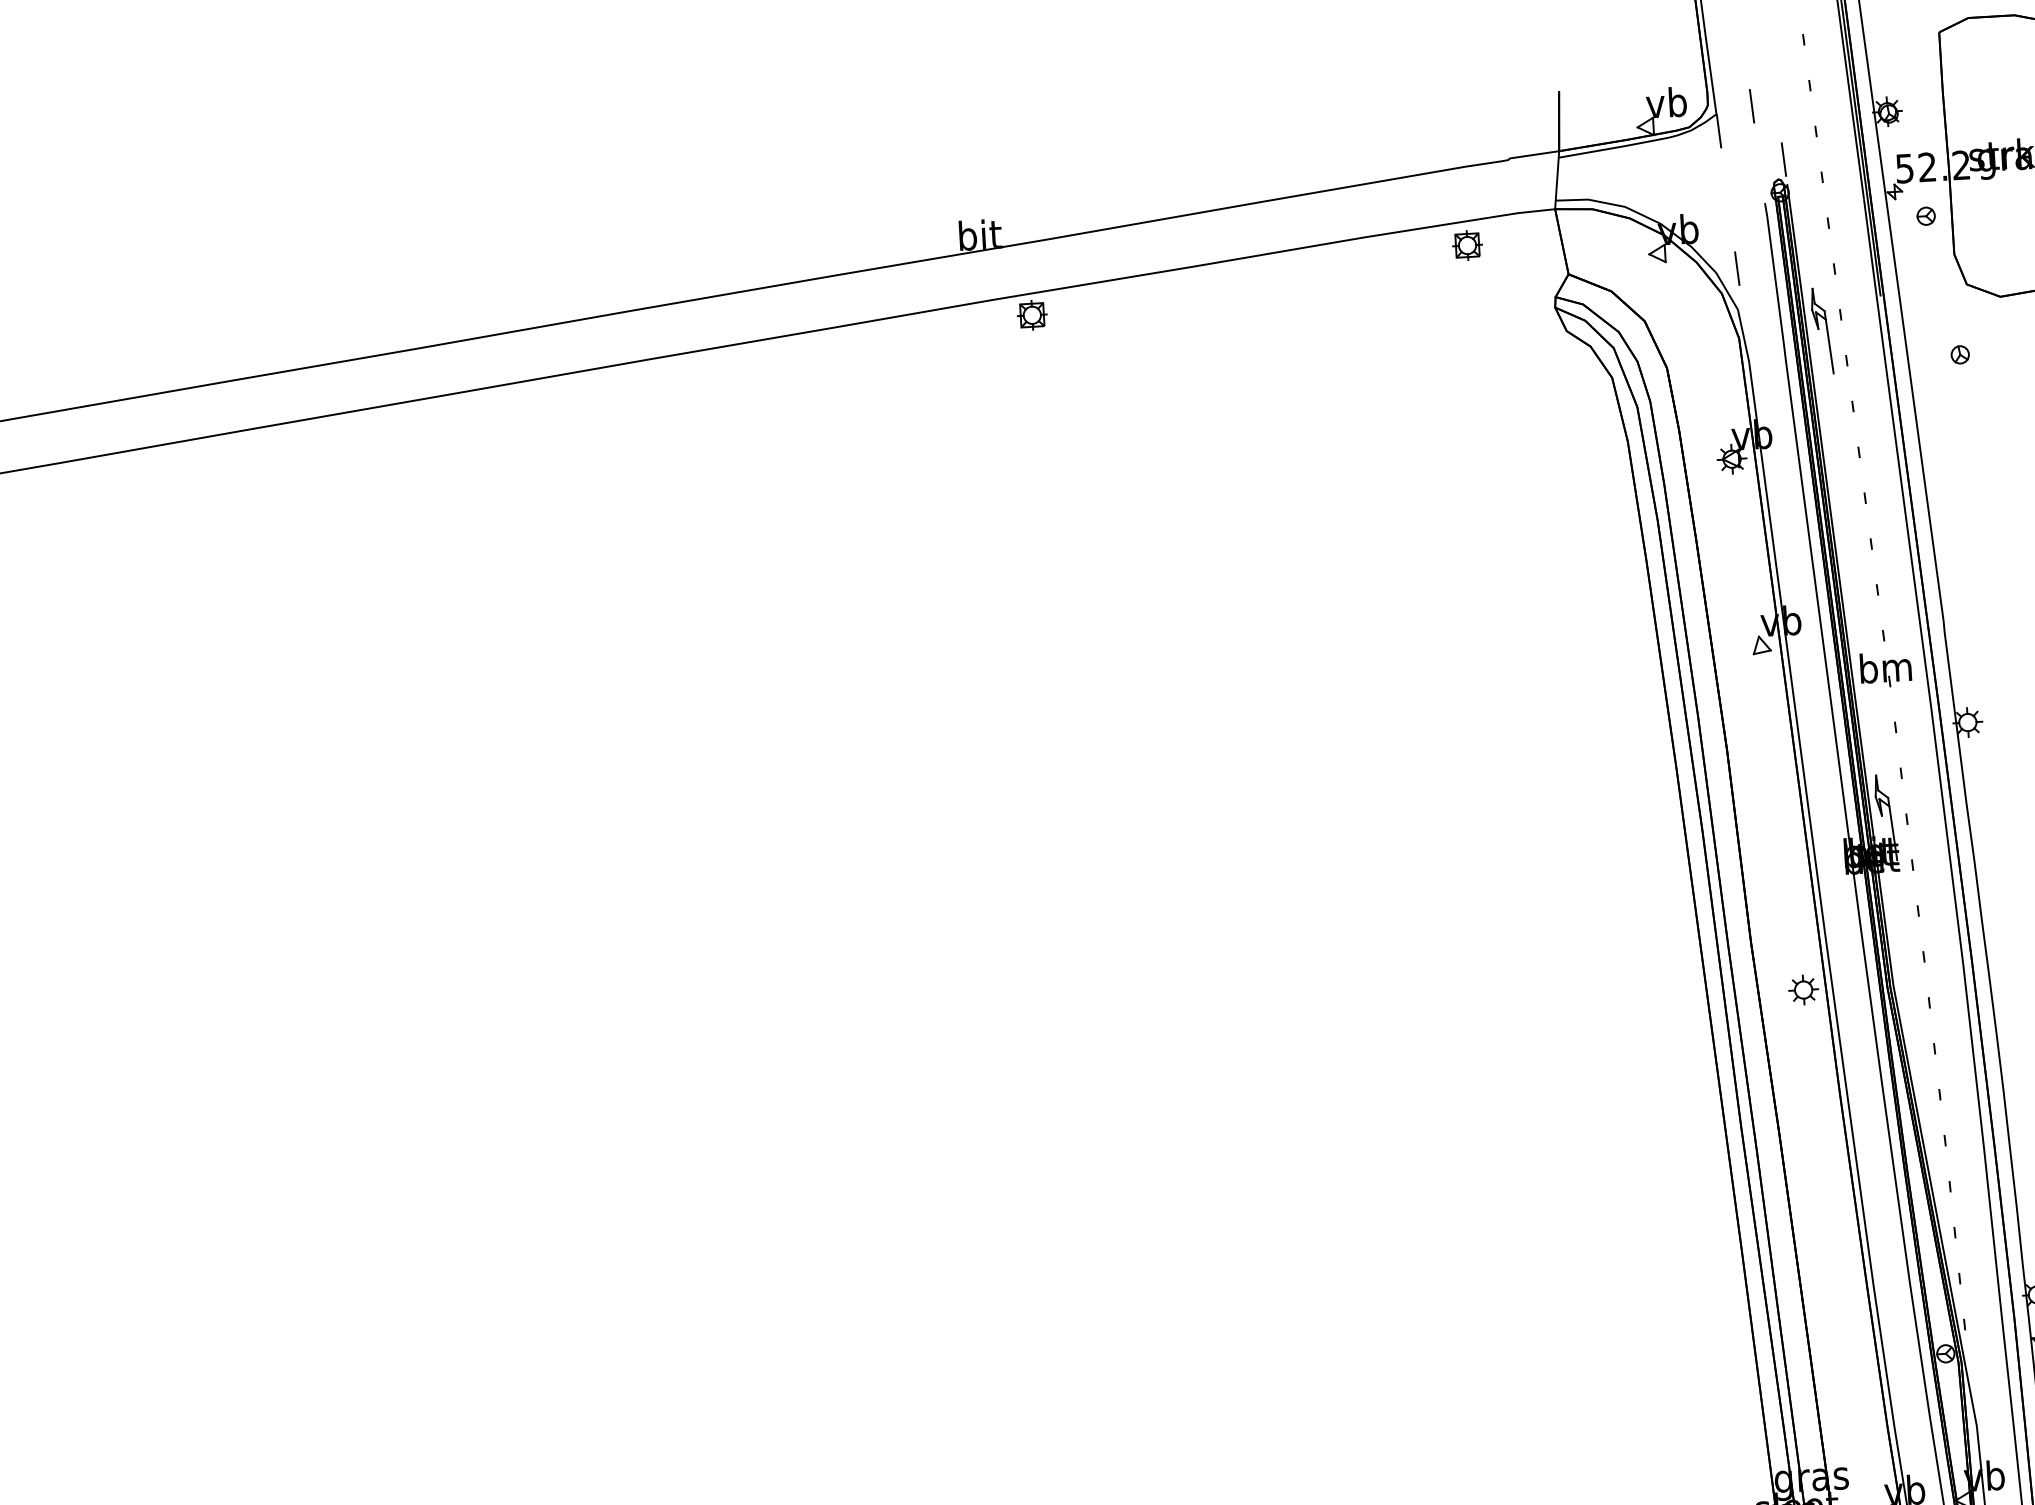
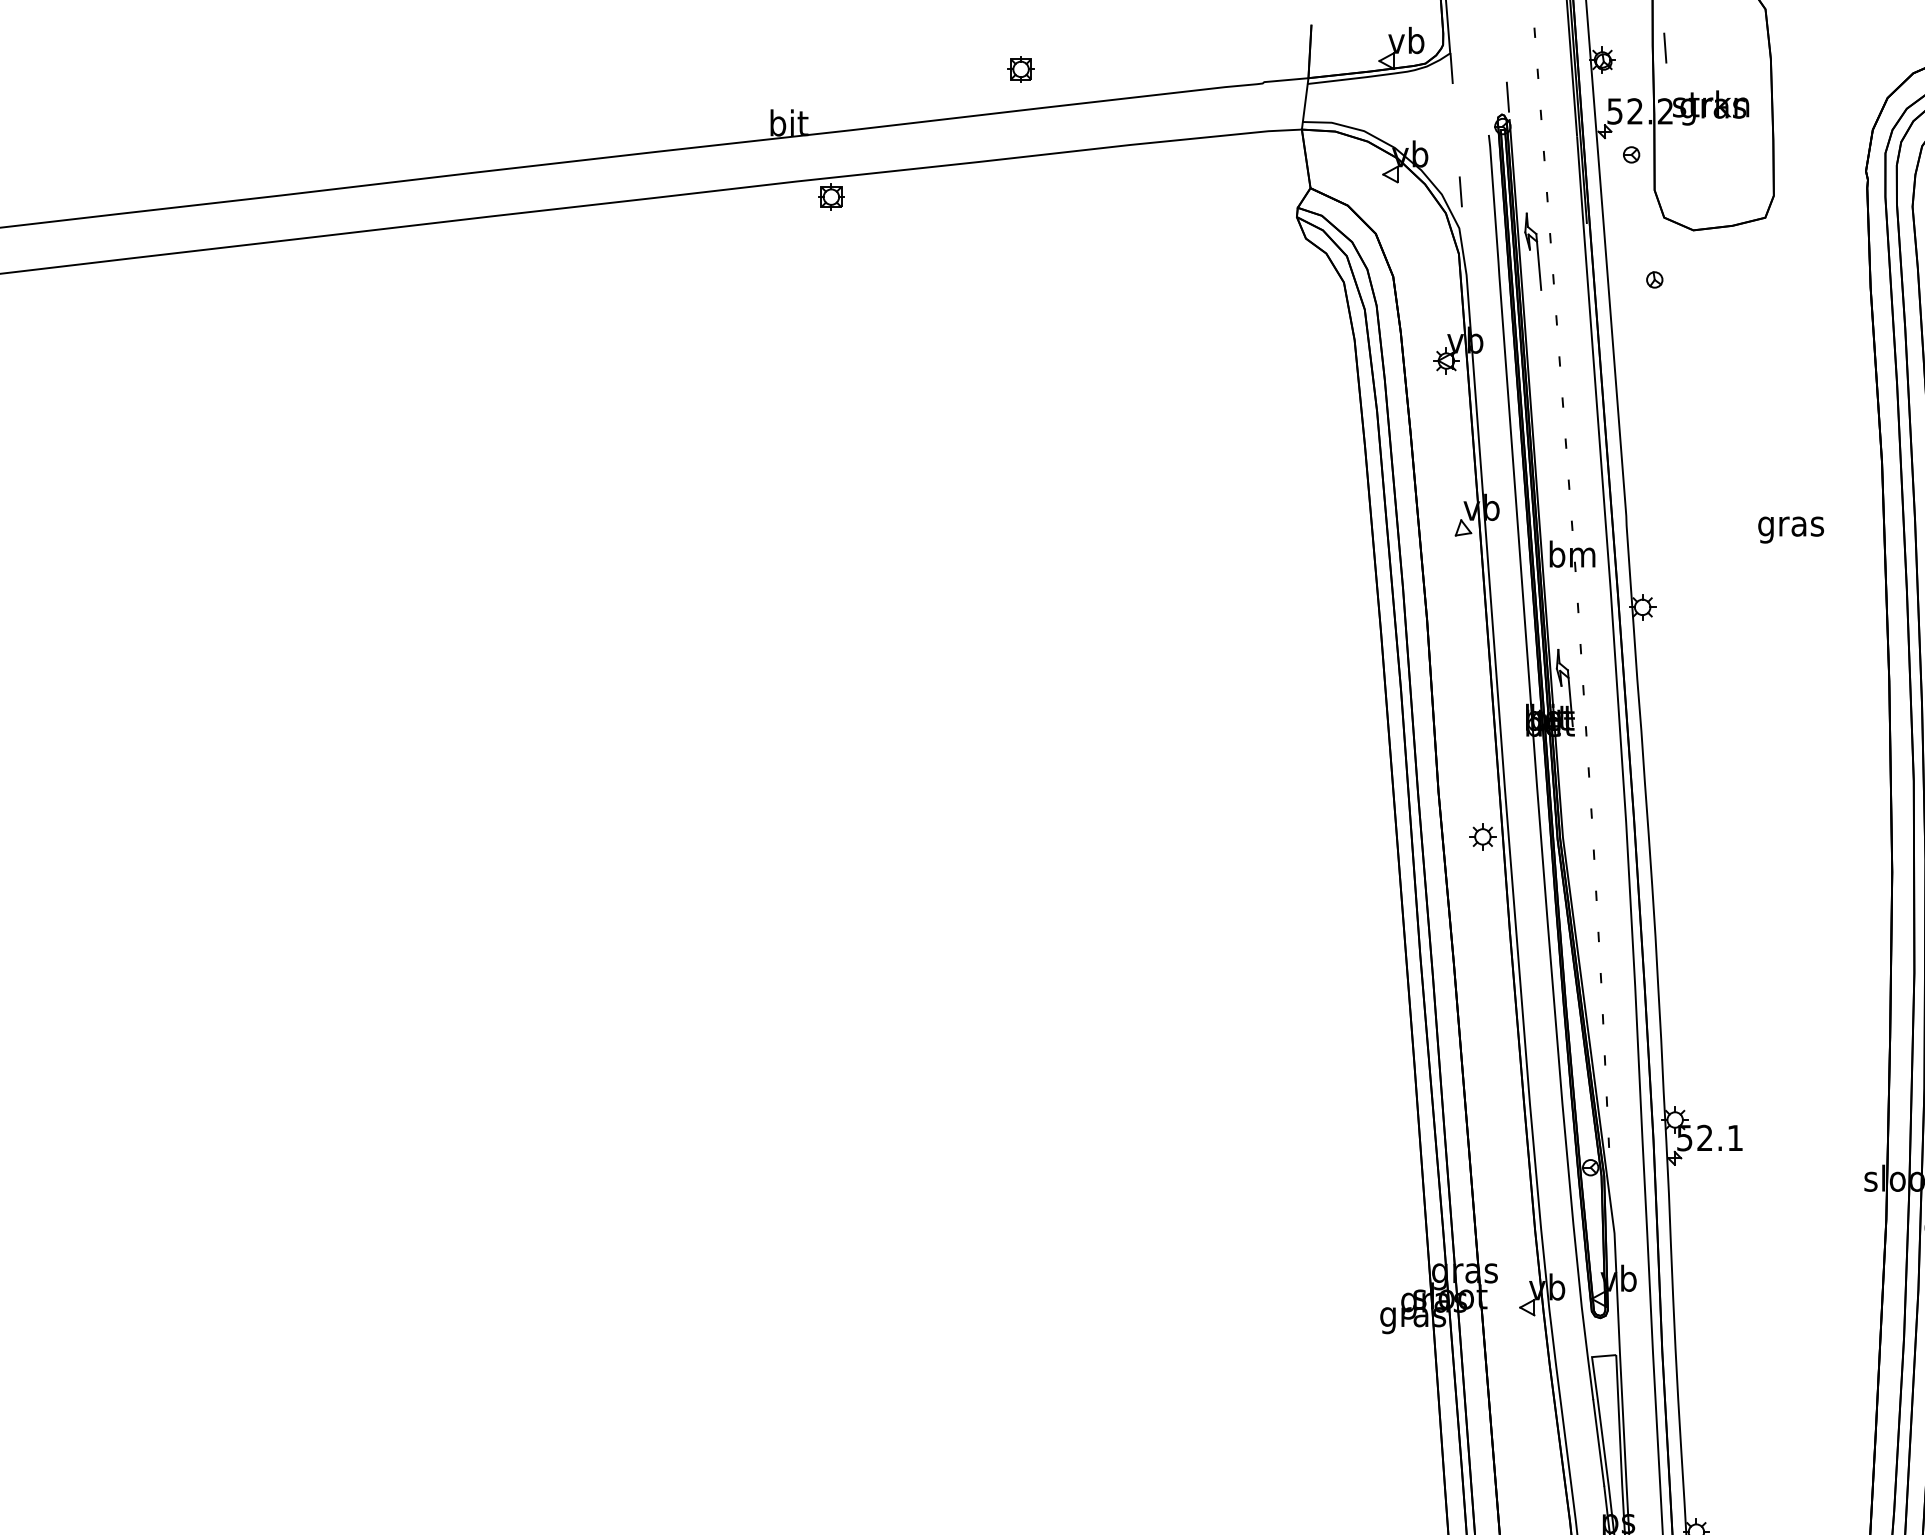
line: (1752, 105) -> (1665, 47), moved
part: (1466, 245) -> (1020, 69), moved

